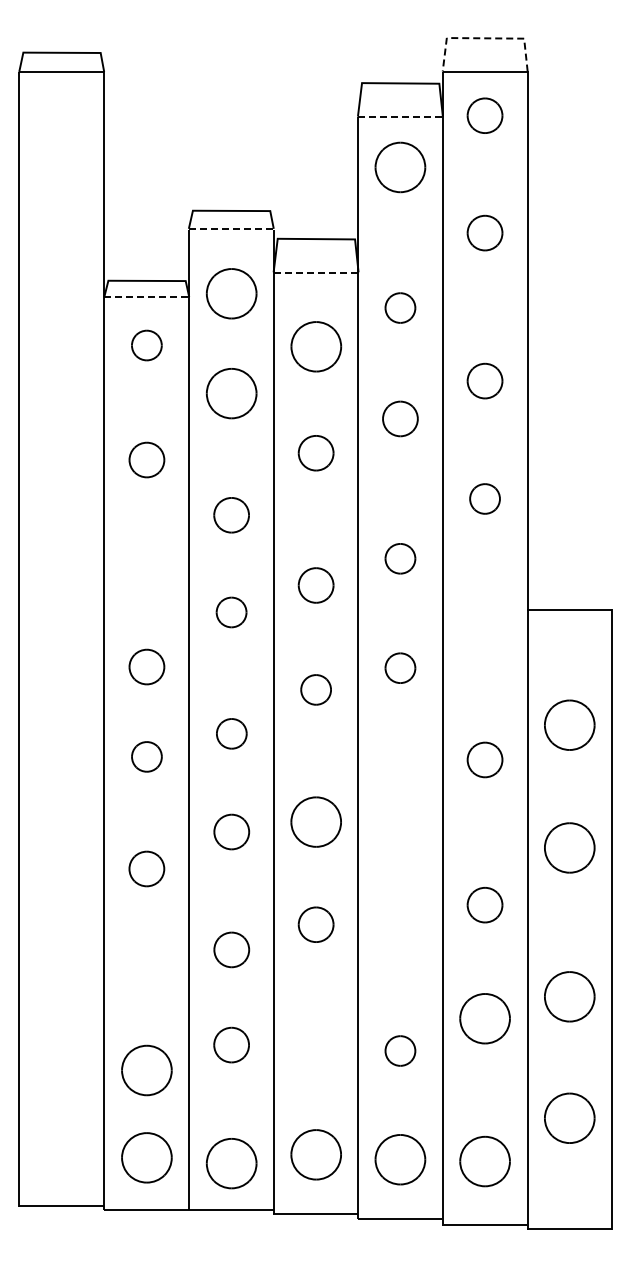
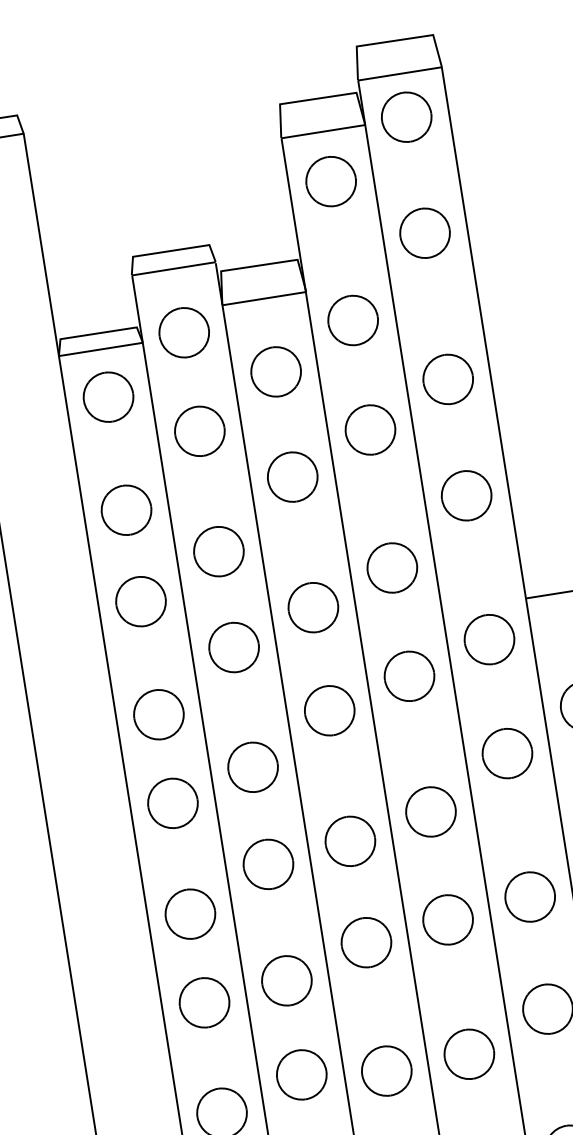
line: (485, 38) -> (395, 40), dashed -> solid
part: (484, 115) -> (406, 117), size x1.43
line: (400, 116) -> (323, 131), dashed -> solid
line: (231, 229) -> (174, 269), dashed -> solid
part: (484, 232) -> (424, 232), size x1.43
line: (316, 272) -> (264, 298), dashed -> solid
line: (147, 297) -> (101, 349), dashed -> solid
part: (400, 307) -> (353, 319), size x1.67
part: (146, 345) -> (108, 397), size x1.67
part: (484, 380) -> (447, 378), size x1.43
part: (400, 418) -> (370, 429), size x1.43
part: (315, 452) -> (291, 476), size x1.43
part: (146, 459) -> (126, 509), size x1.43
part: (484, 498) -> (465, 495), size x1.67
part: (231, 514) -> (218, 550), size x1.43
part: (146, 552) -> (140, 601), added
part: (400, 558) -> (392, 567), size x1.67
part: (315, 585) -> (312, 607), size x1.43
part: (231, 612) -> (233, 647), size x1.67
part: (484, 644) -> (488, 639), added
part: (146, 666) -> (158, 714), size x1.43
part: (400, 667) -> (409, 675), size x1.67
part: (315, 689) -> (328, 710), size x1.67
part: (231, 733) -> (252, 767), size x1.67
part: (146, 756) -> (172, 803), size x1.67
part: (484, 759) -> (506, 753), size x1.43
part: (400, 805) -> (431, 811), added
part: (231, 831) -> (268, 863), size x1.43
part: (146, 868) -> (190, 913), size x1.43
part: (484, 904) -> (529, 896), size x1.43
part: (400, 914) -> (448, 919), added
part: (315, 924) -> (365, 942), size x1.43
part: (231, 949) -> (286, 980), size x1.43
part: (146, 958) -> (204, 1002), added
part: (231, 1044) -> (301, 1074), size x1.43
part: (400, 1050) -> (469, 1053), size x1.67
part: (315, 1054) -> (386, 1071), added

